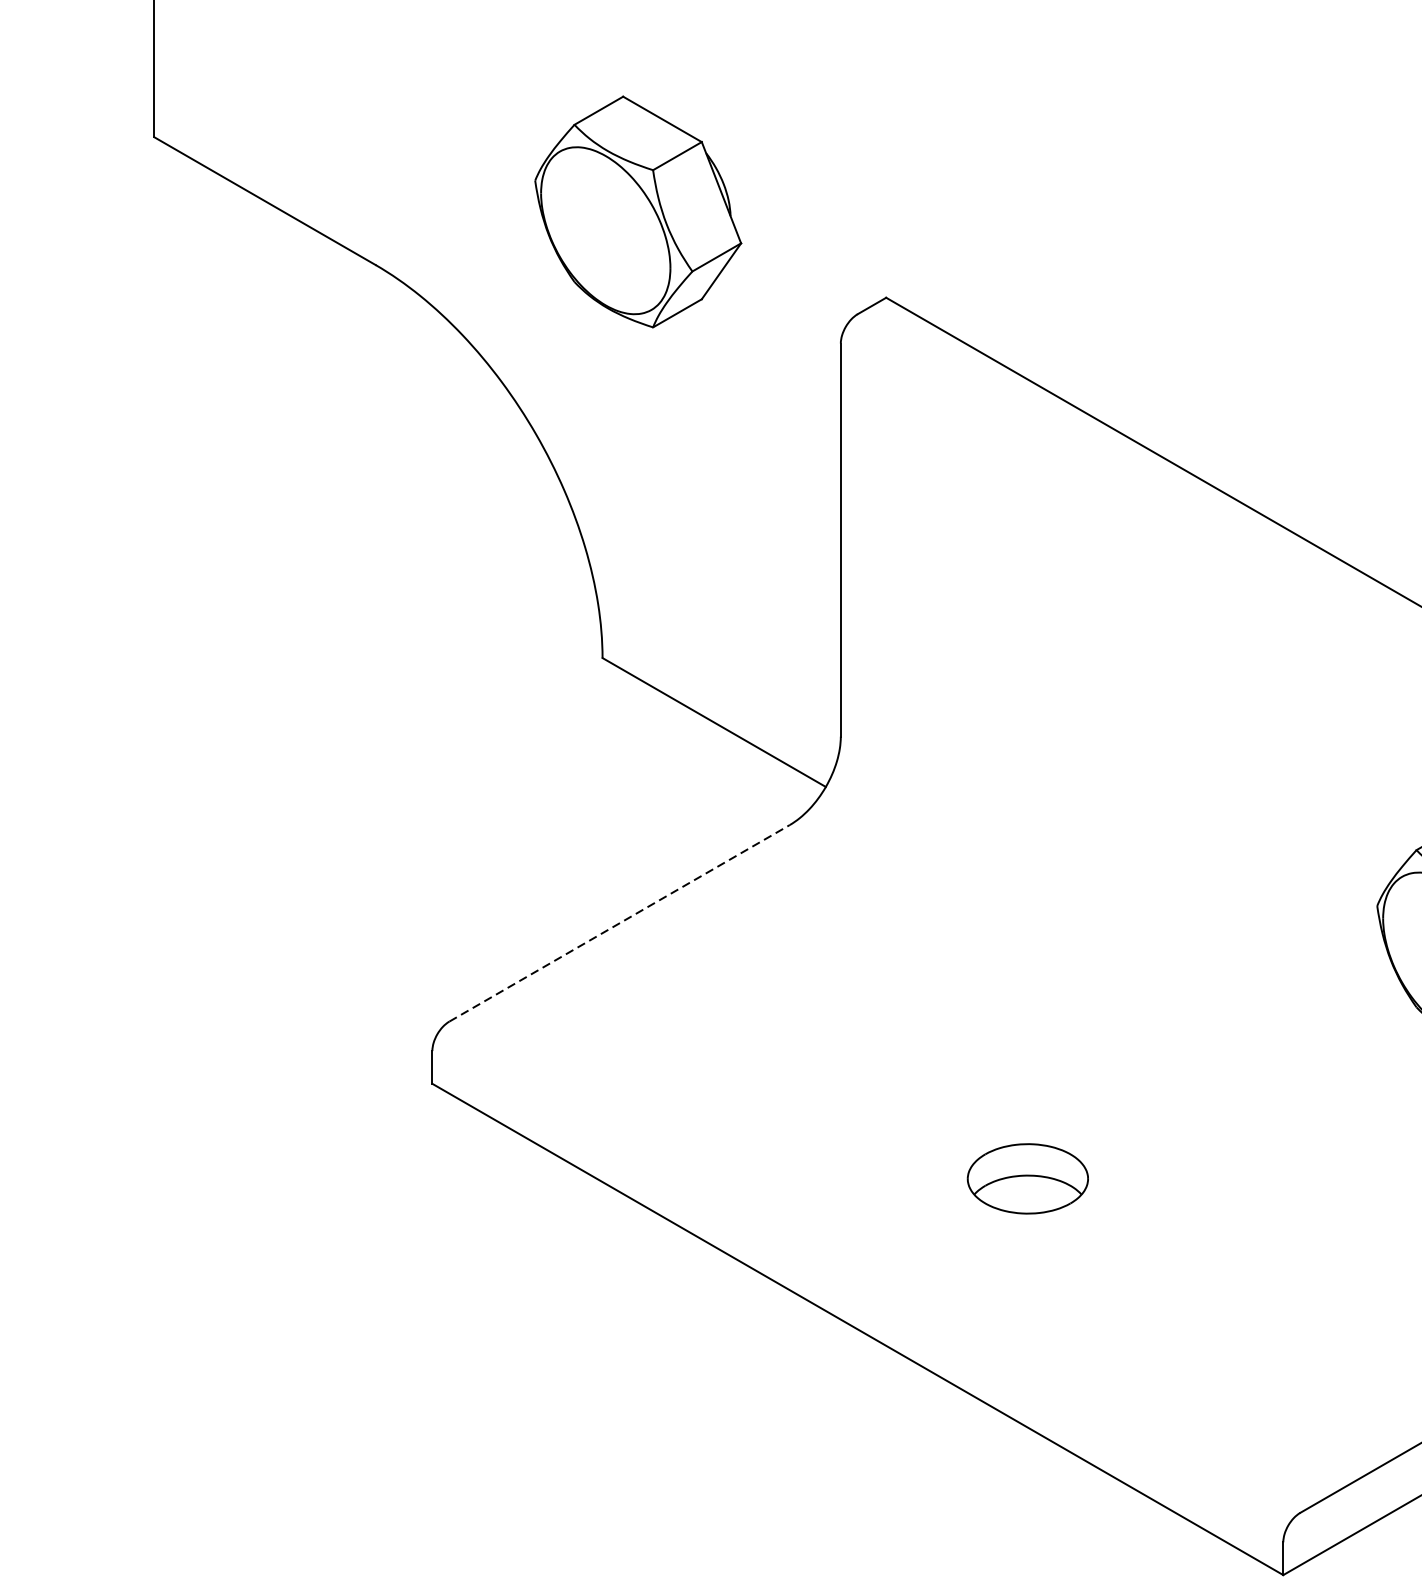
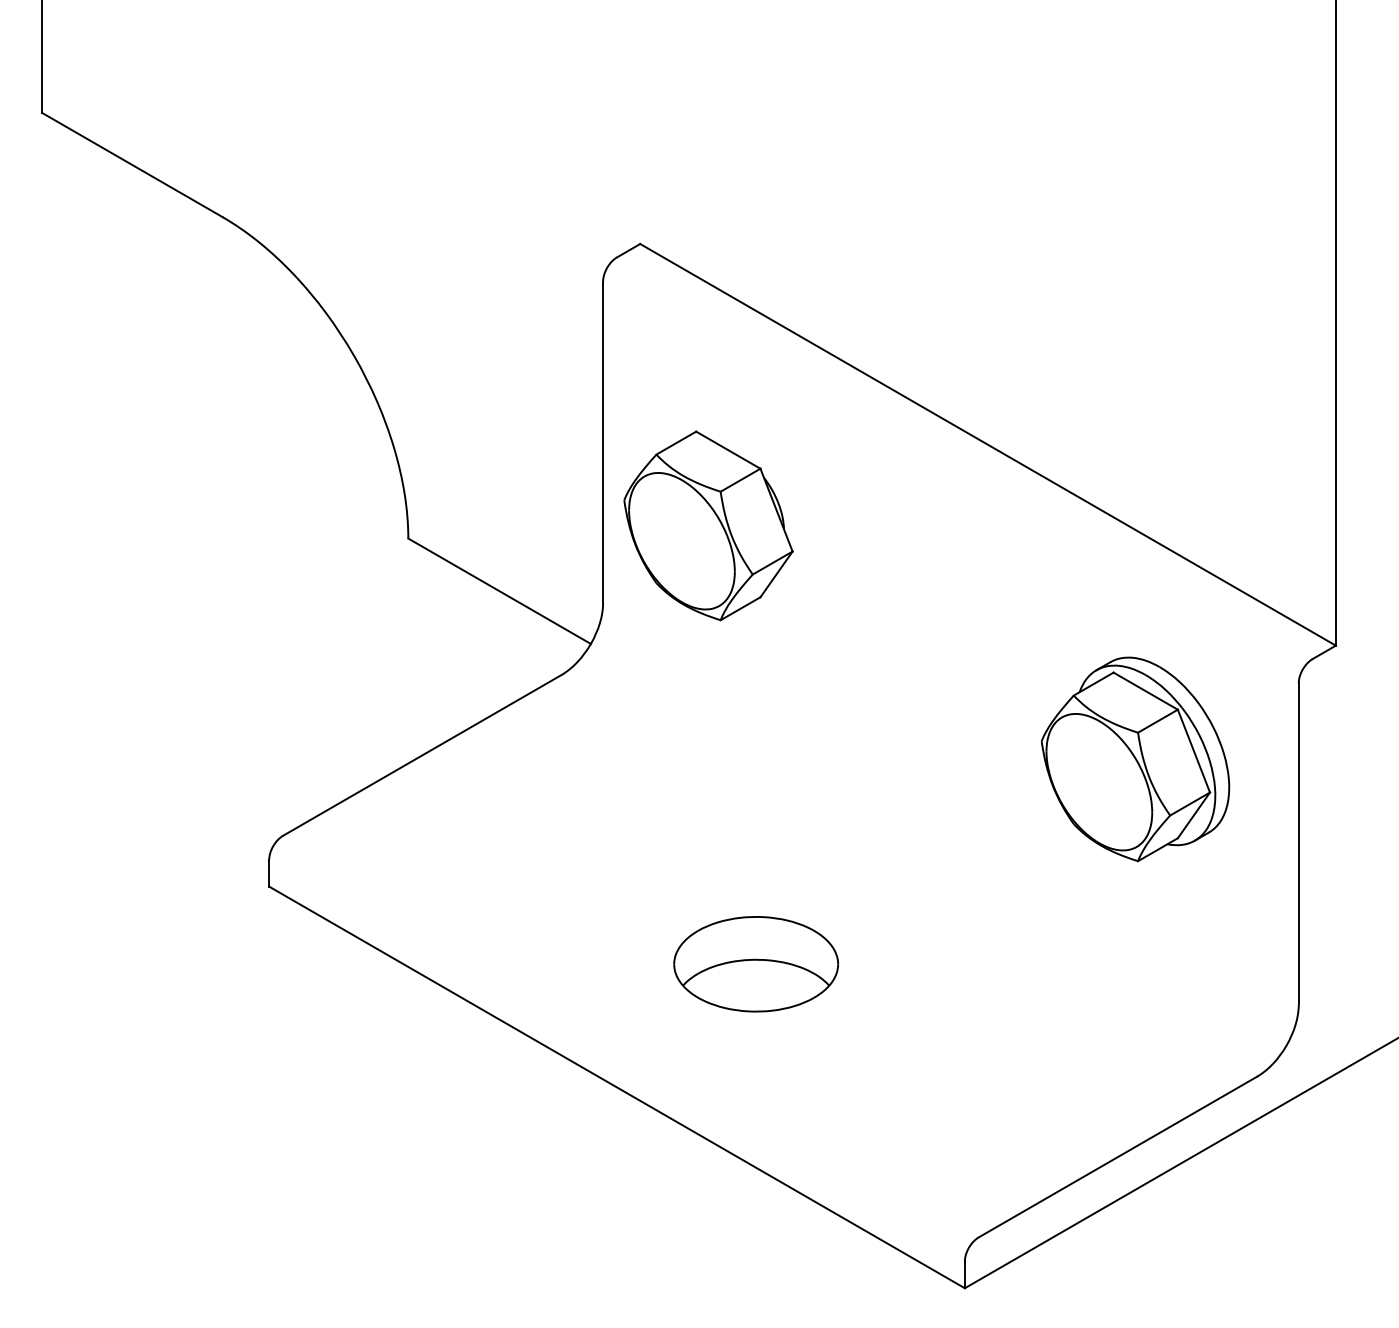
part: (638, 211) -> (708, 525), moved
line: (619, 923) -> (422, 755), dashed -> solid
part: (1027, 1179) -> (755, 964), size x1.67

